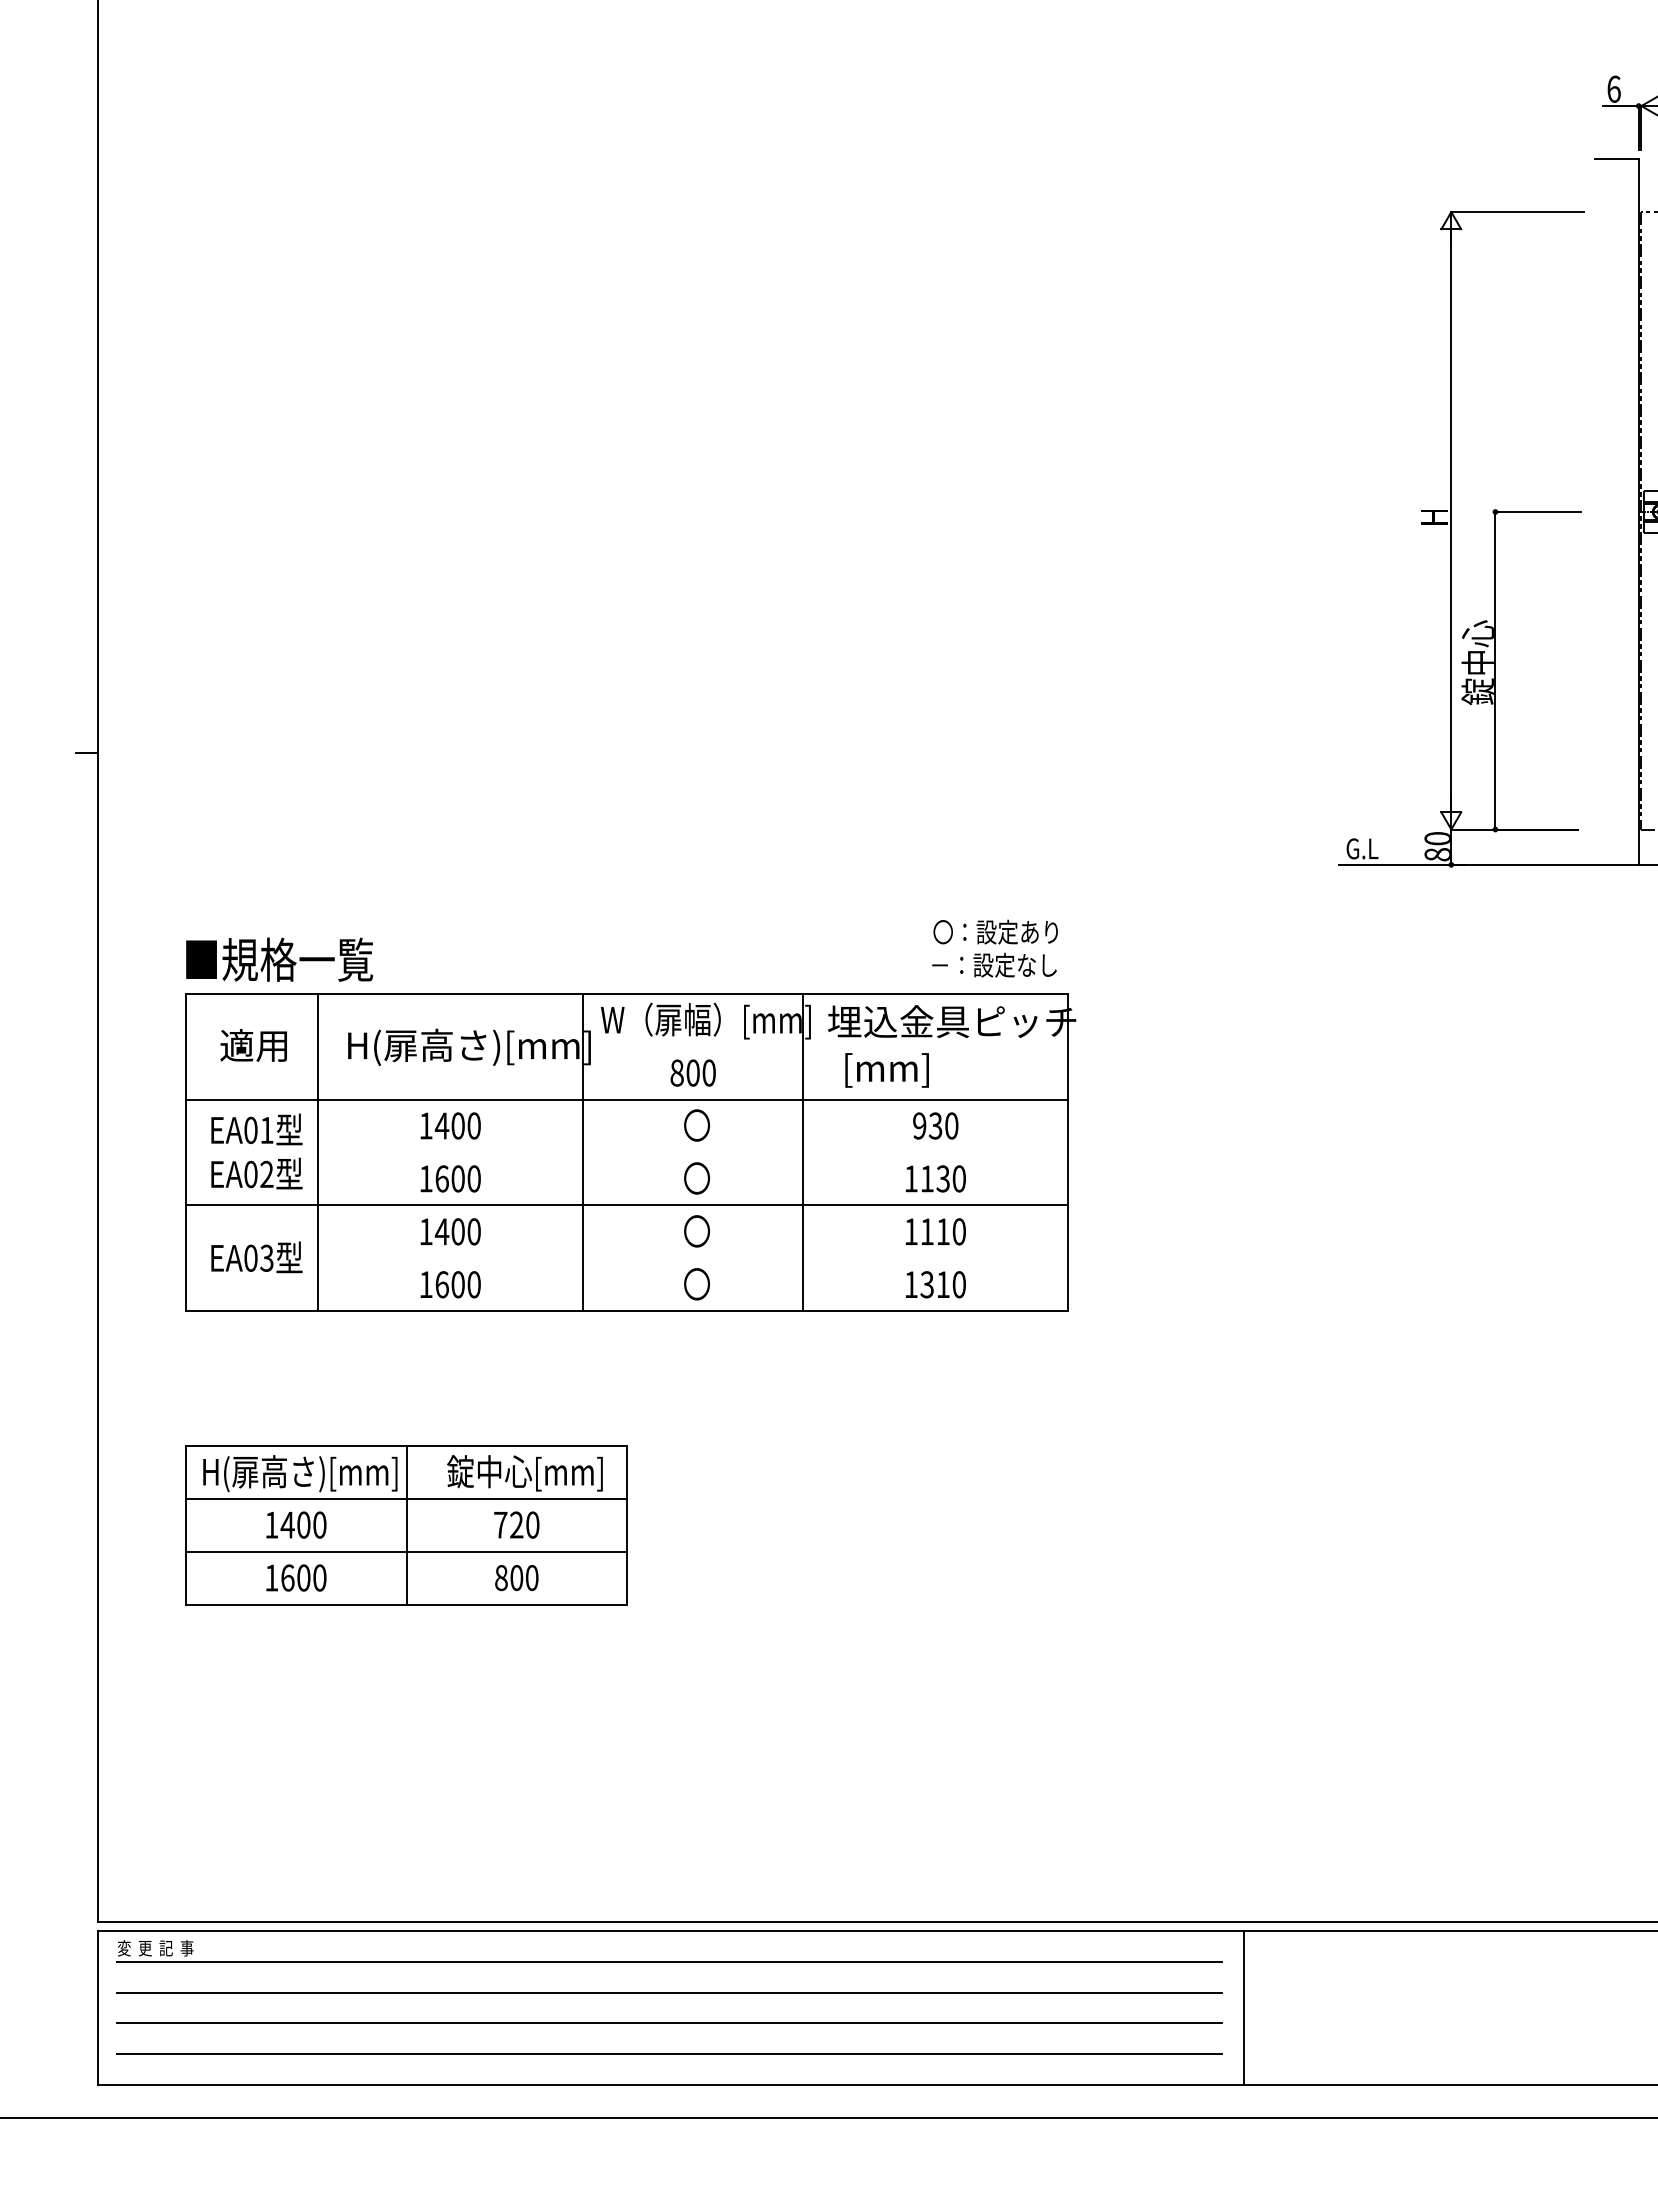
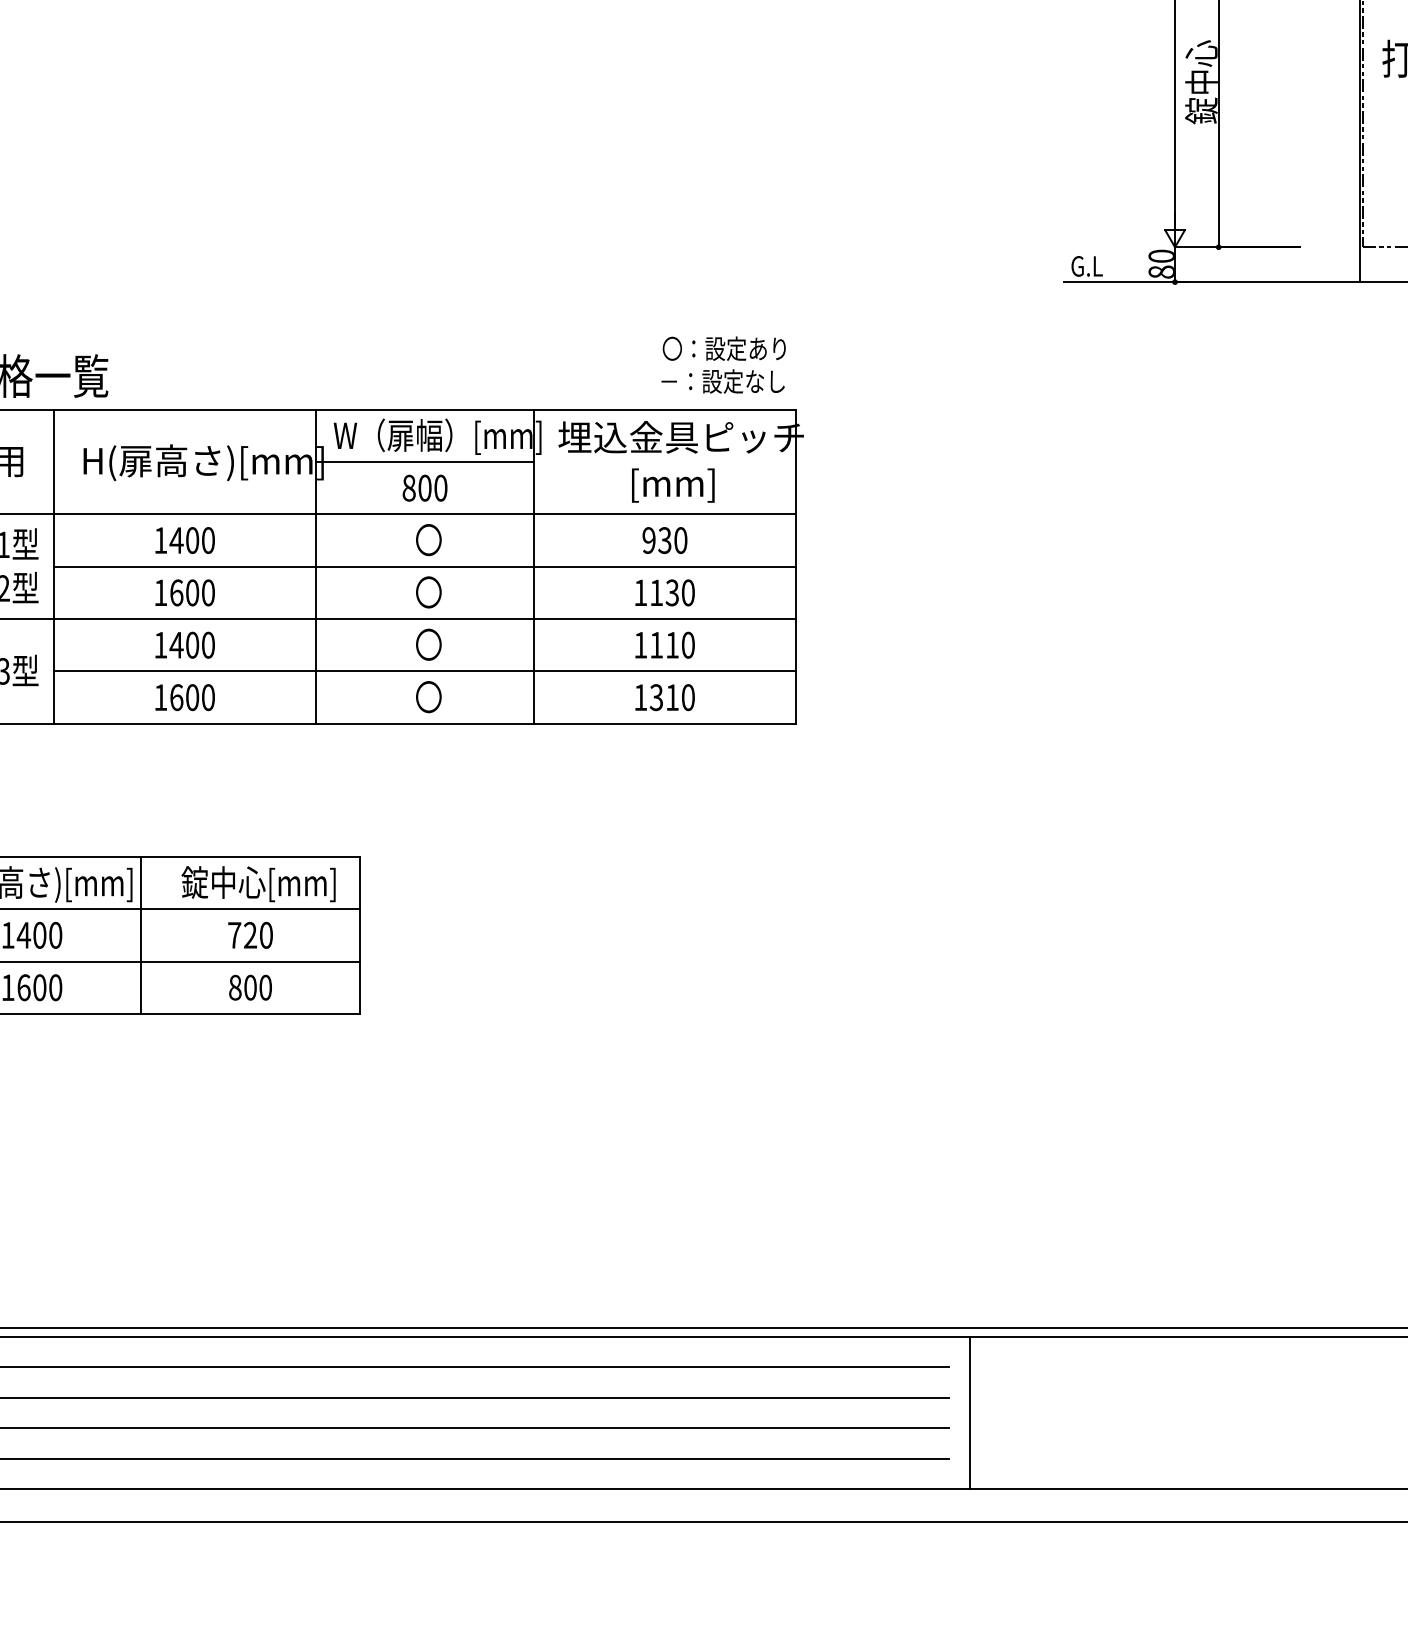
line: (692, 1046) -> (424, 461), added
text: (886, 1070) -> (672, 485), moved
line: (693, 1152) -> (425, 566), added
line: (693, 1258) -> (425, 671), added

